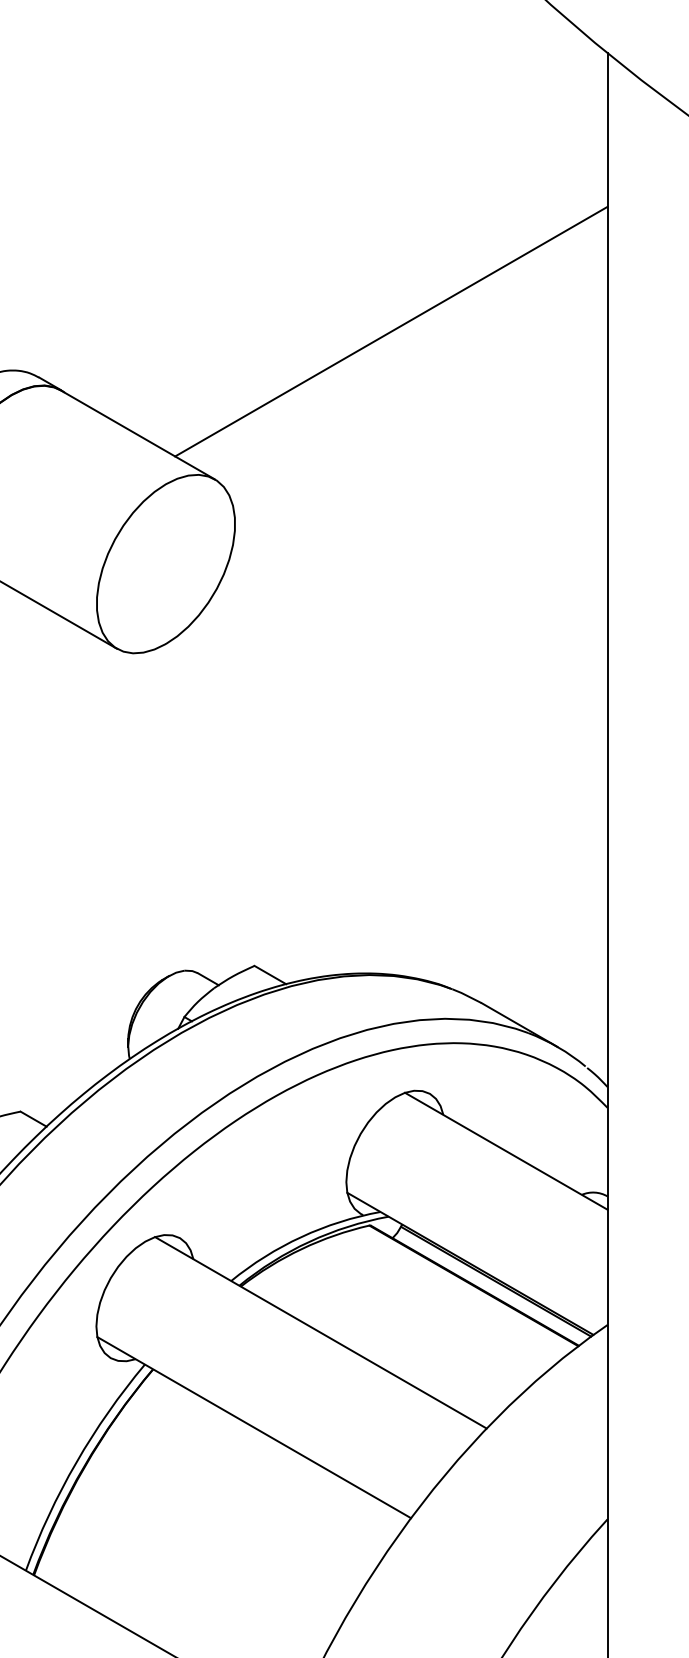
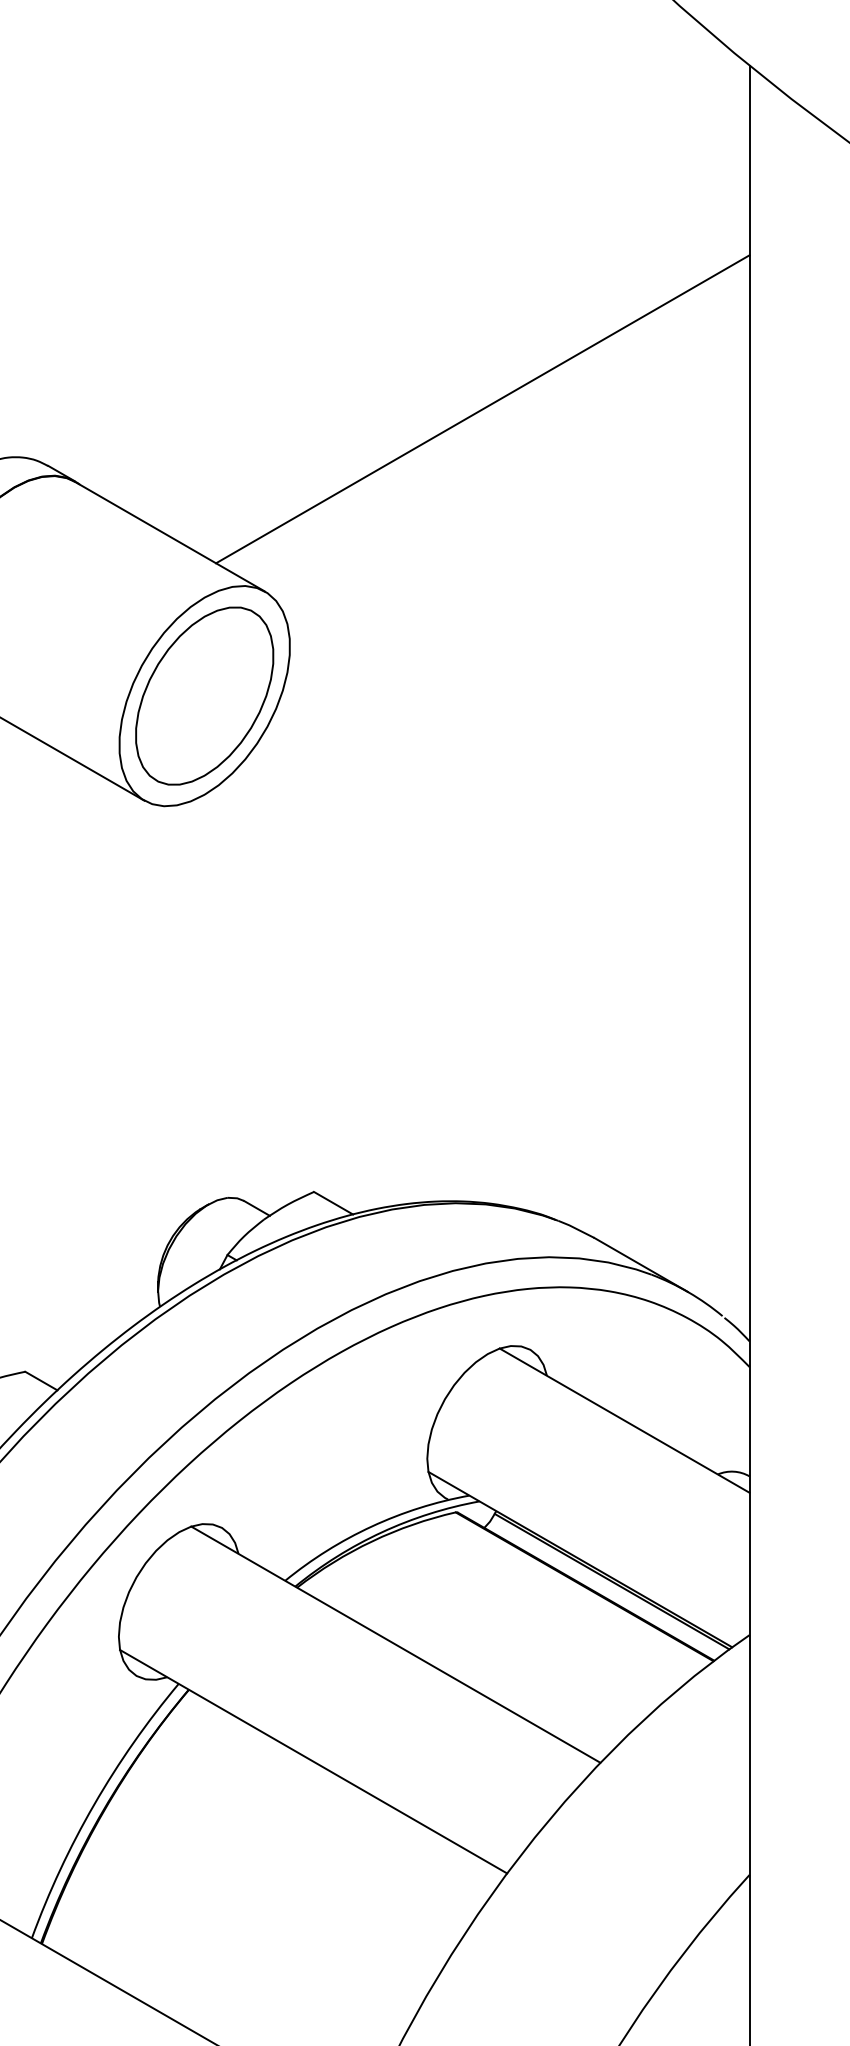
part: (165, 563) -> (204, 695), added

